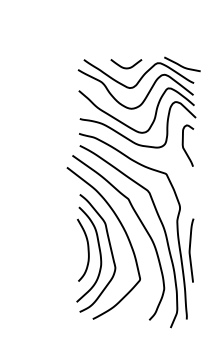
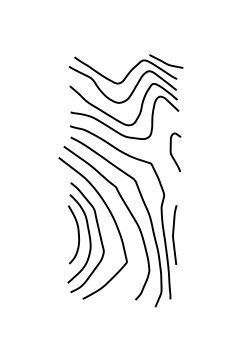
curve: (123, 66) -> (111, 63), removed
curve: (183, 144) -> (171, 151), moved

